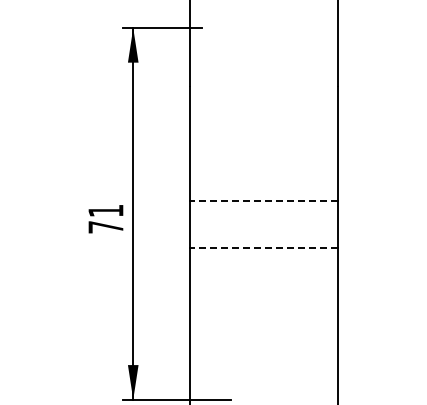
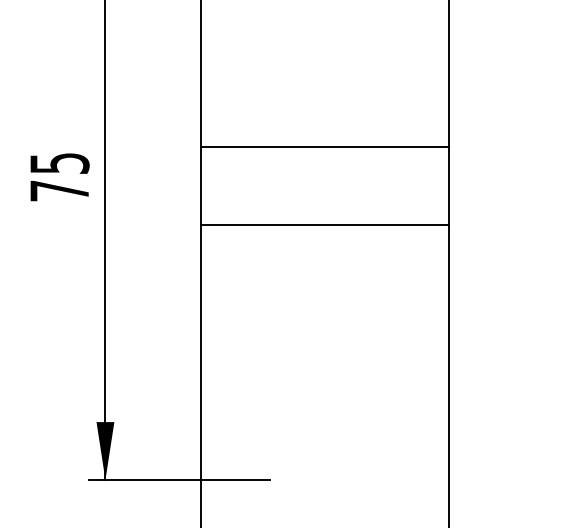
line: (263, 200) -> (323, 145), dashed -> solid
text: (105, 211) -> (58, 164), 71 -> 75
line: (263, 247) -> (323, 224), dashed -> solid

